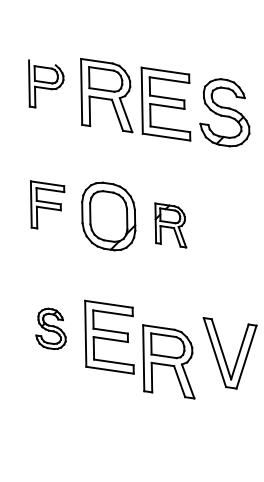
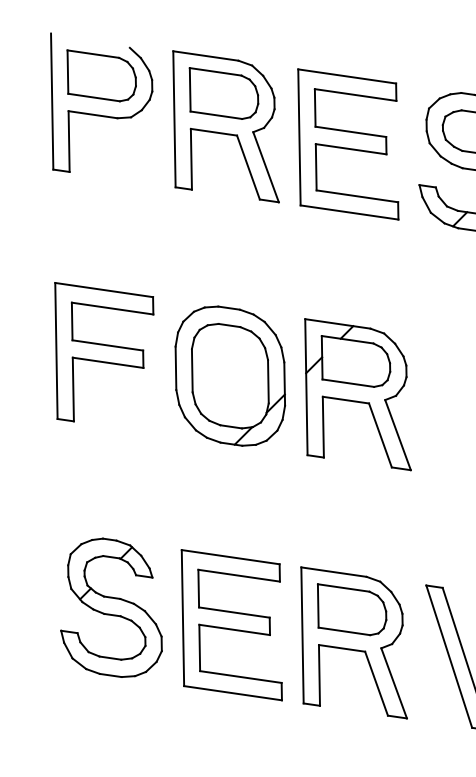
part: (45, 83) -> (99, 101), size x1.43
part: (47, 204) -> (104, 351), size x1.43
part: (170, 225) -> (357, 394), size x1.67
part: (50, 328) -> (110, 607), size x1.67
part: (168, 361) -> (353, 642), moved

